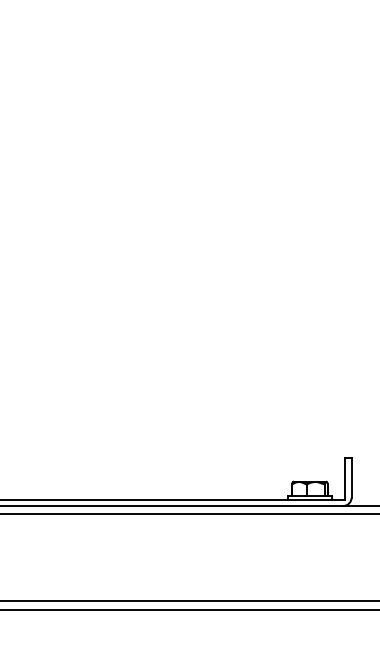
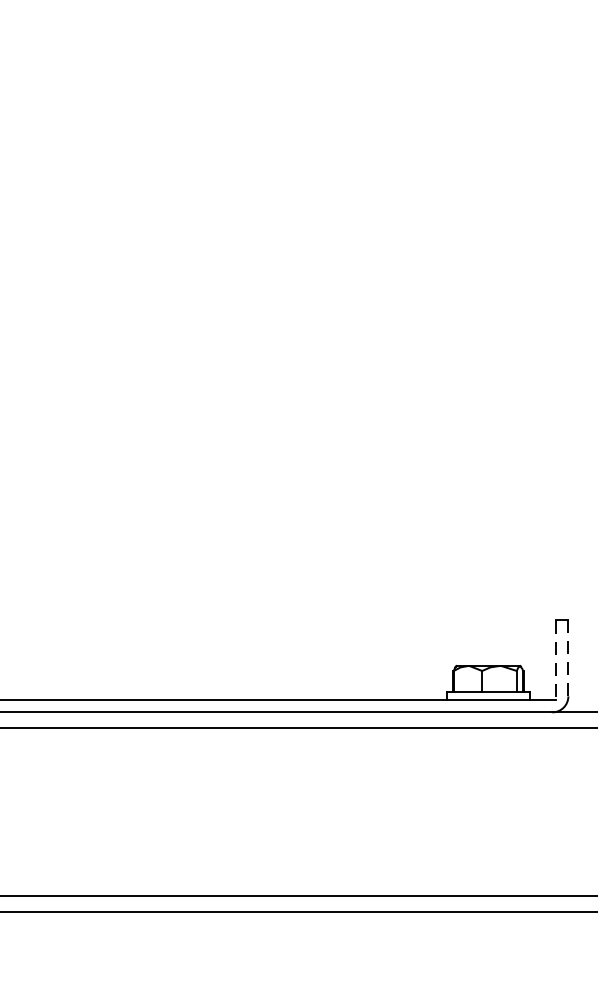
line: (351, 477) -> (568, 657), solid -> dashed
line: (345, 478) -> (556, 659), solid -> dashed

